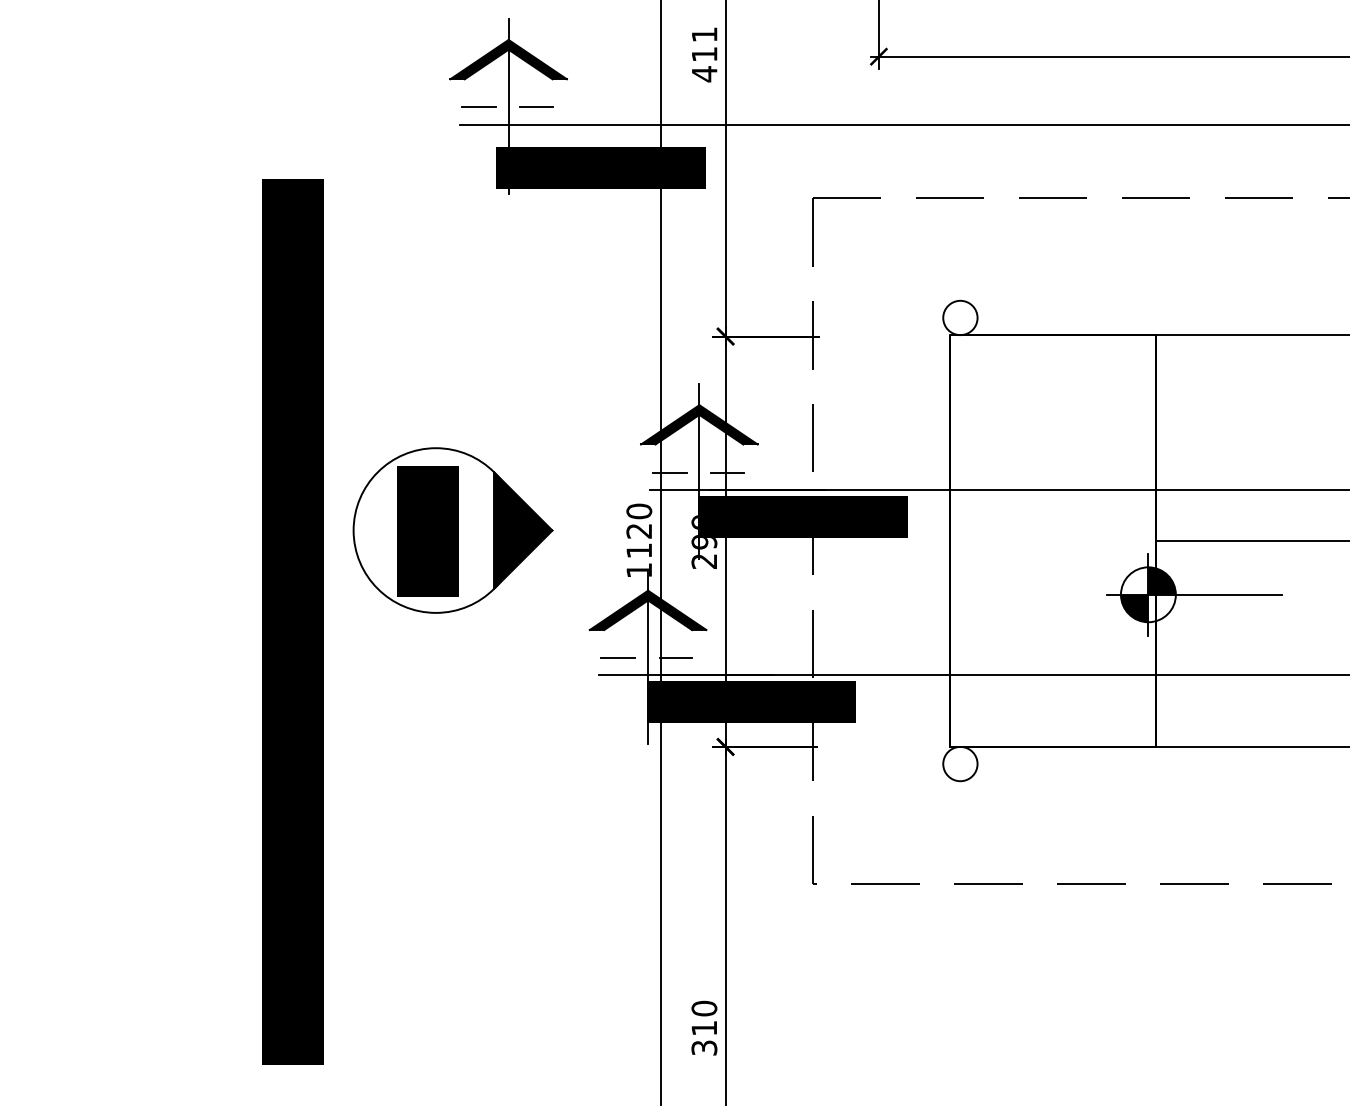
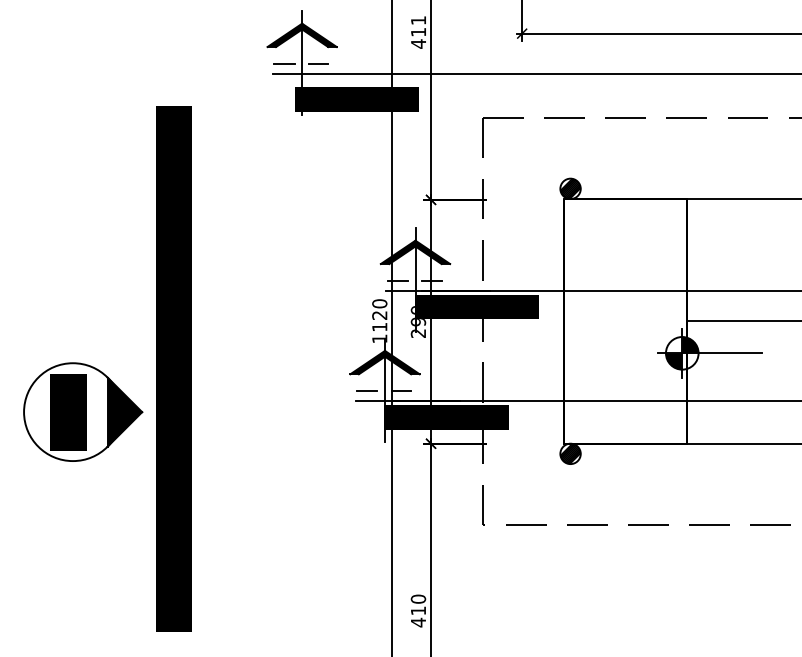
hatch: (960, 317) -> (570, 188), added
part: (453, 529) -> (83, 411), moved
hatch: (960, 763) -> (570, 453), added
text: (704, 1047) -> (418, 622), 310 -> 410

